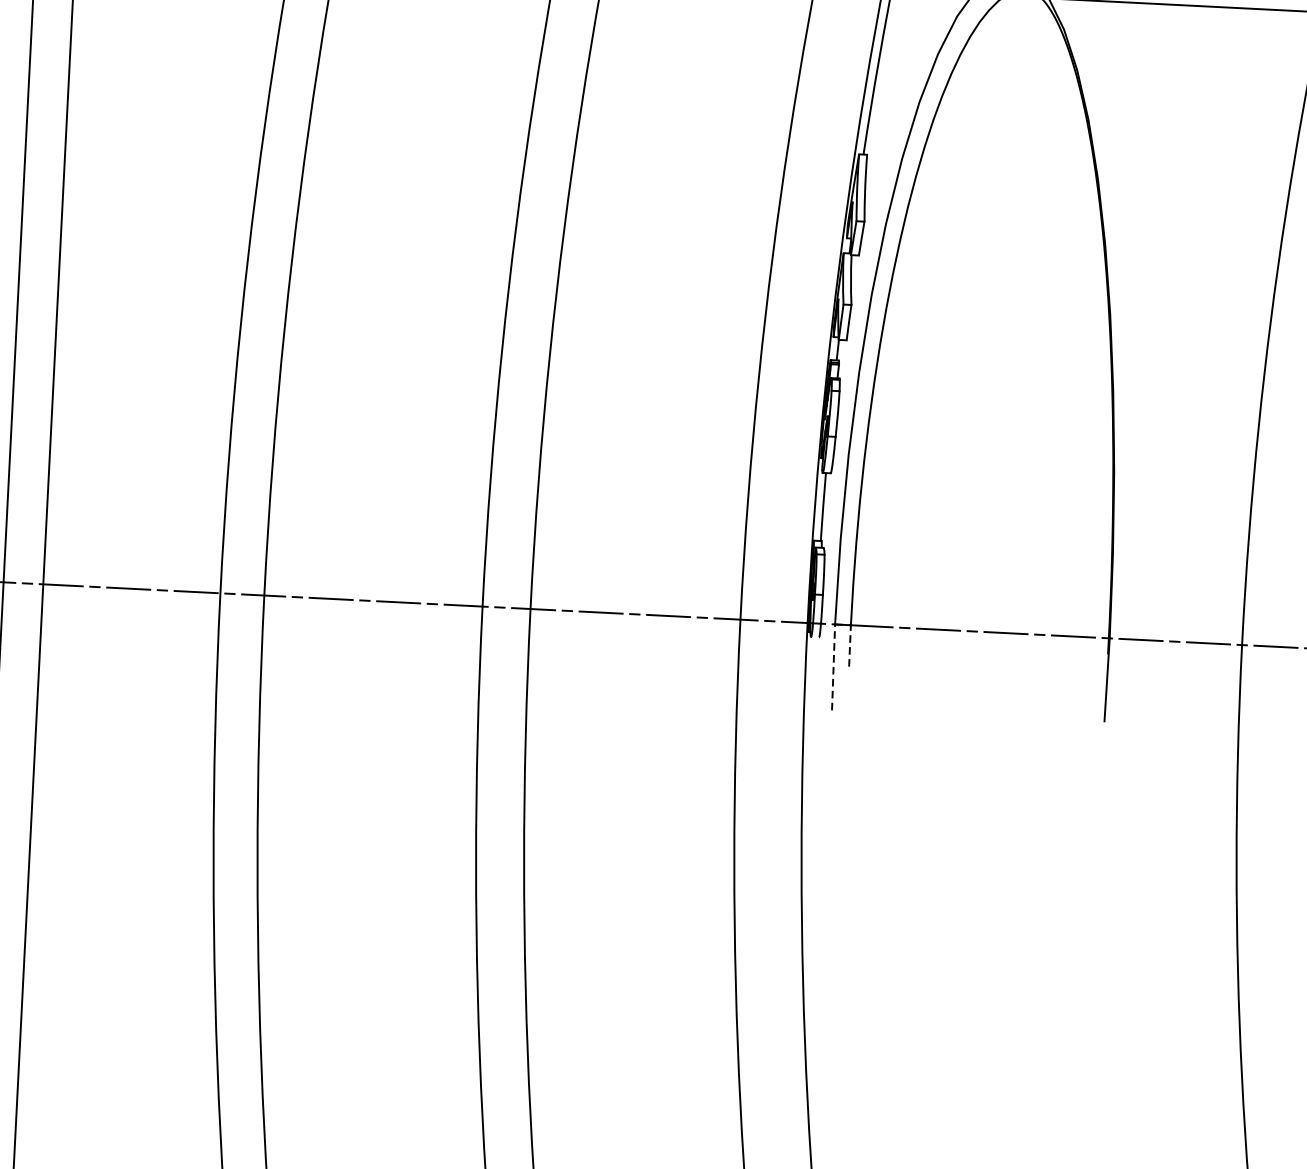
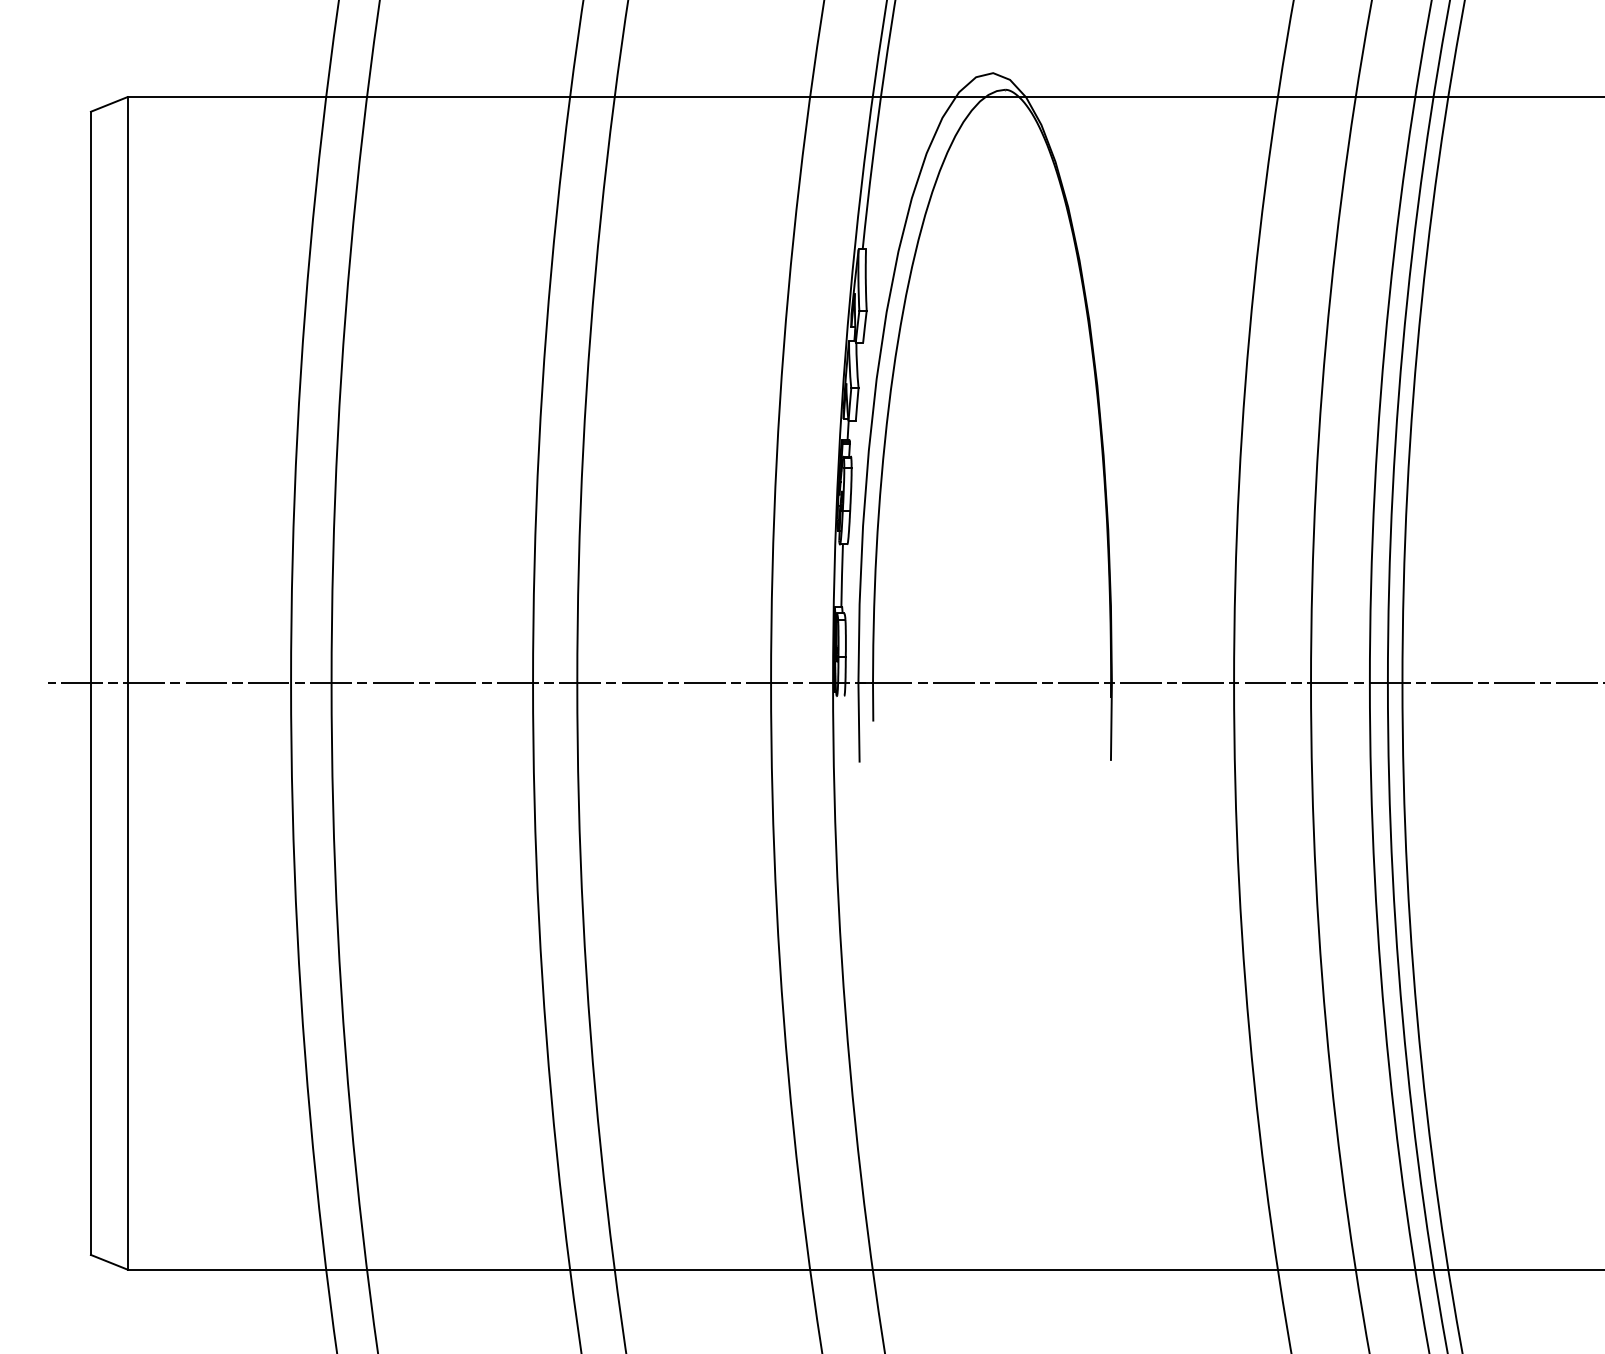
line: (850, 644) -> (873, 701), dashed -> solid
line: (834, 666) -> (859, 722), dashed -> solid

